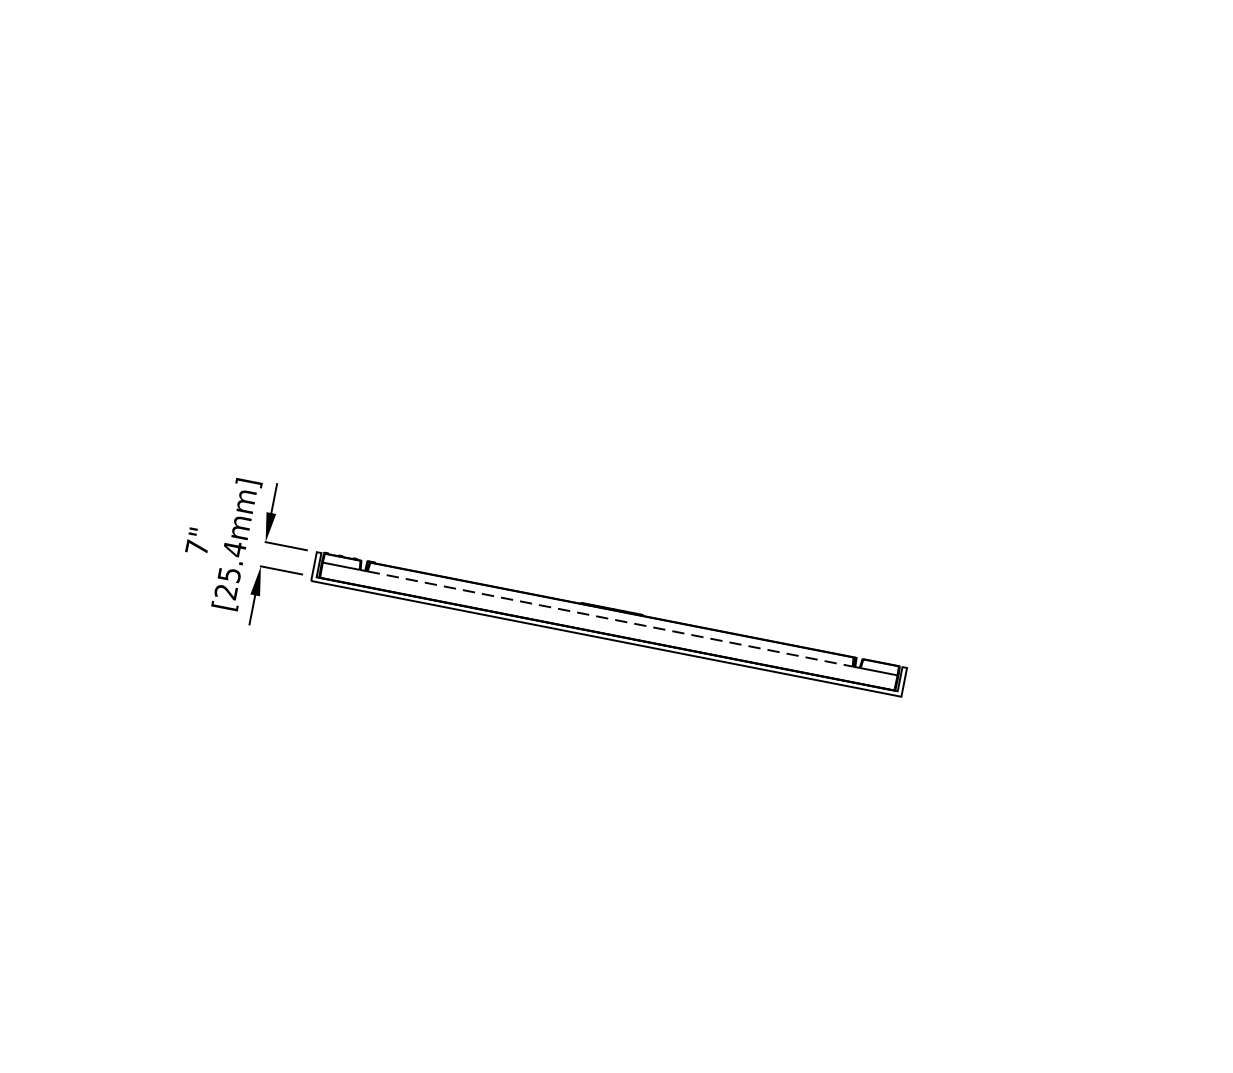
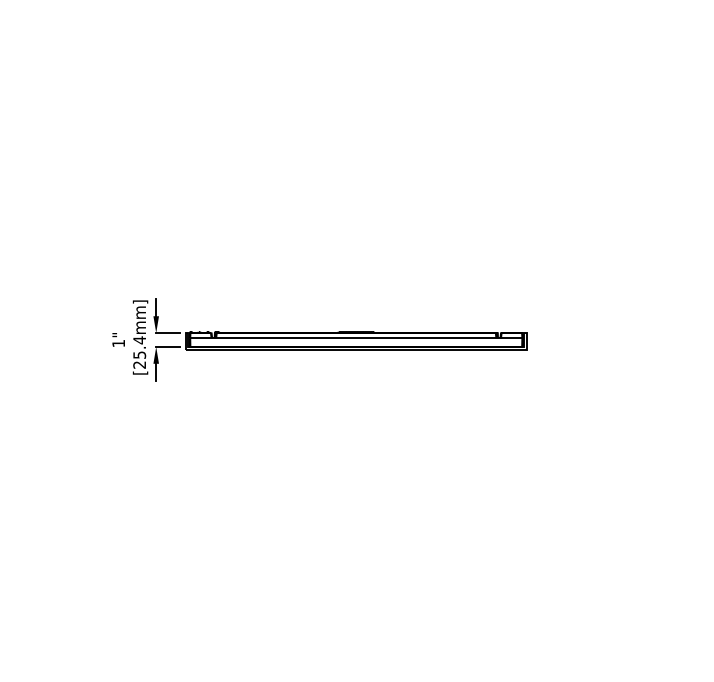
text: (196, 547) -> (118, 343), 7" -> 1"
line: (610, 619) -> (356, 338), dashed -> solid

